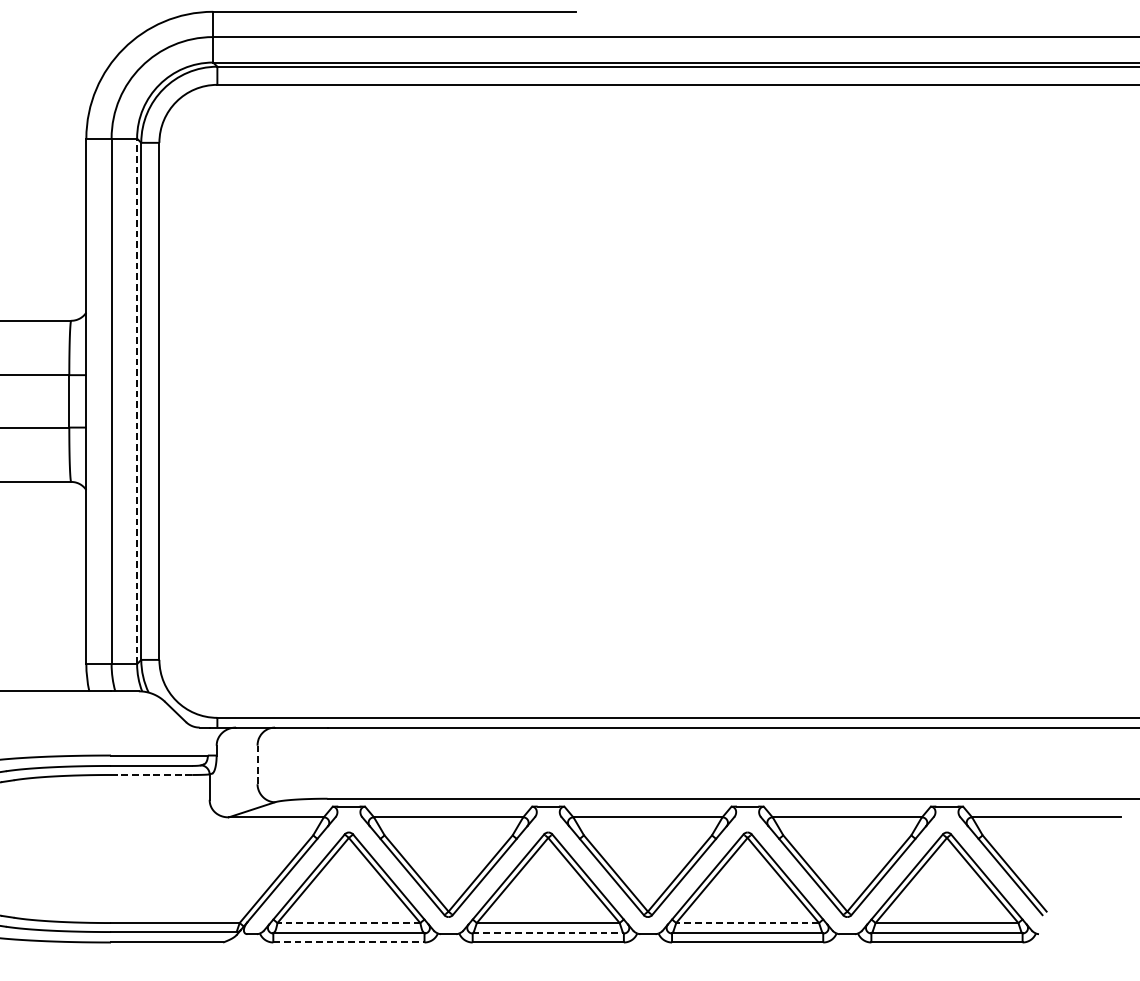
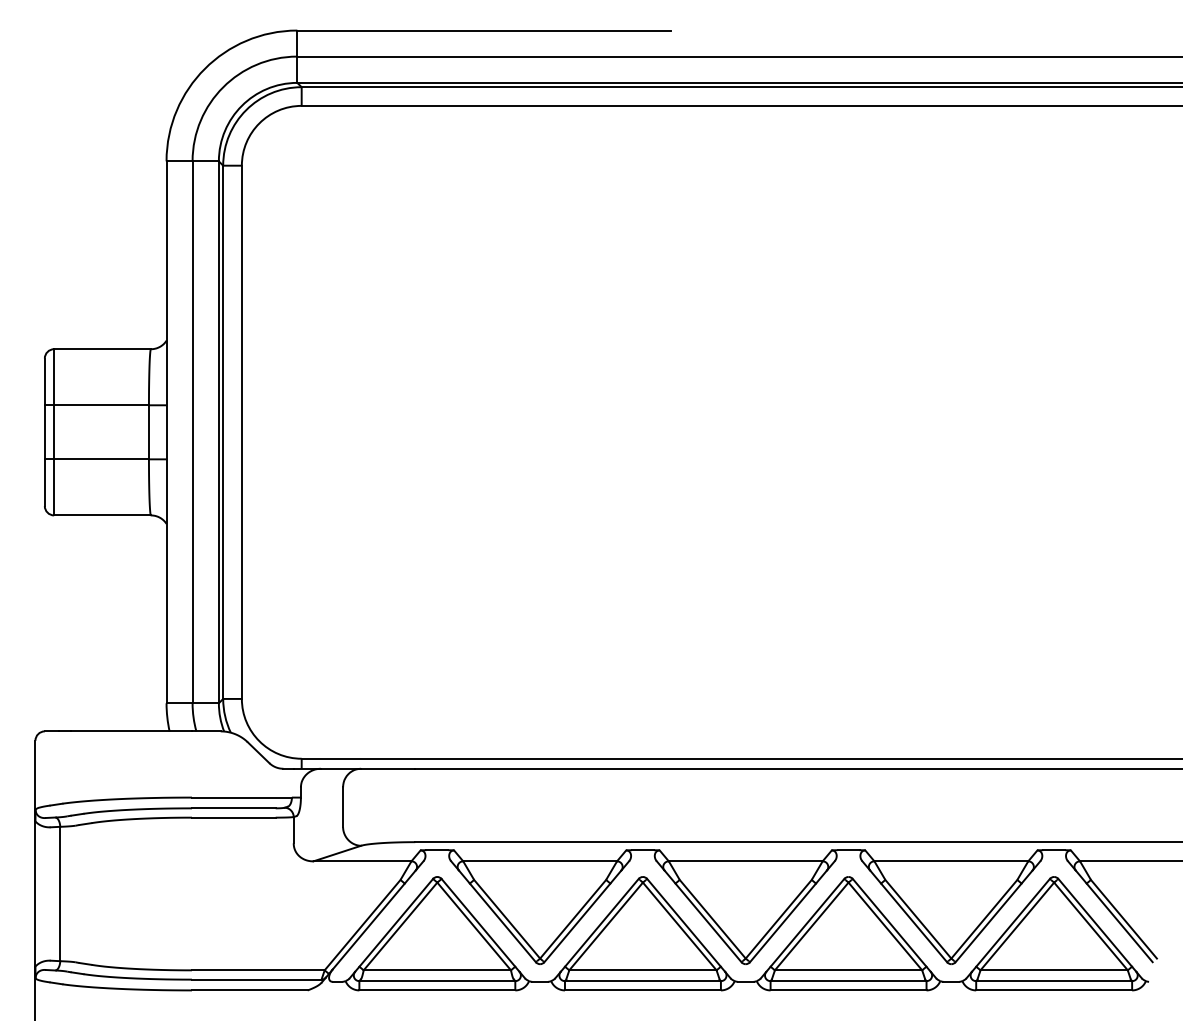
line: (136, 401) -> (218, 432), dashed -> solid
line: (257, 765) -> (343, 807), dashed -> solid
line: (151, 774) -> (233, 817), dashed -> solid
line: (349, 923) -> (437, 970), dashed -> solid
line: (747, 923) -> (848, 970), dashed -> solid
line: (547, 933) -> (642, 981), dashed -> solid
line: (349, 942) -> (437, 990), dashed -> solid

